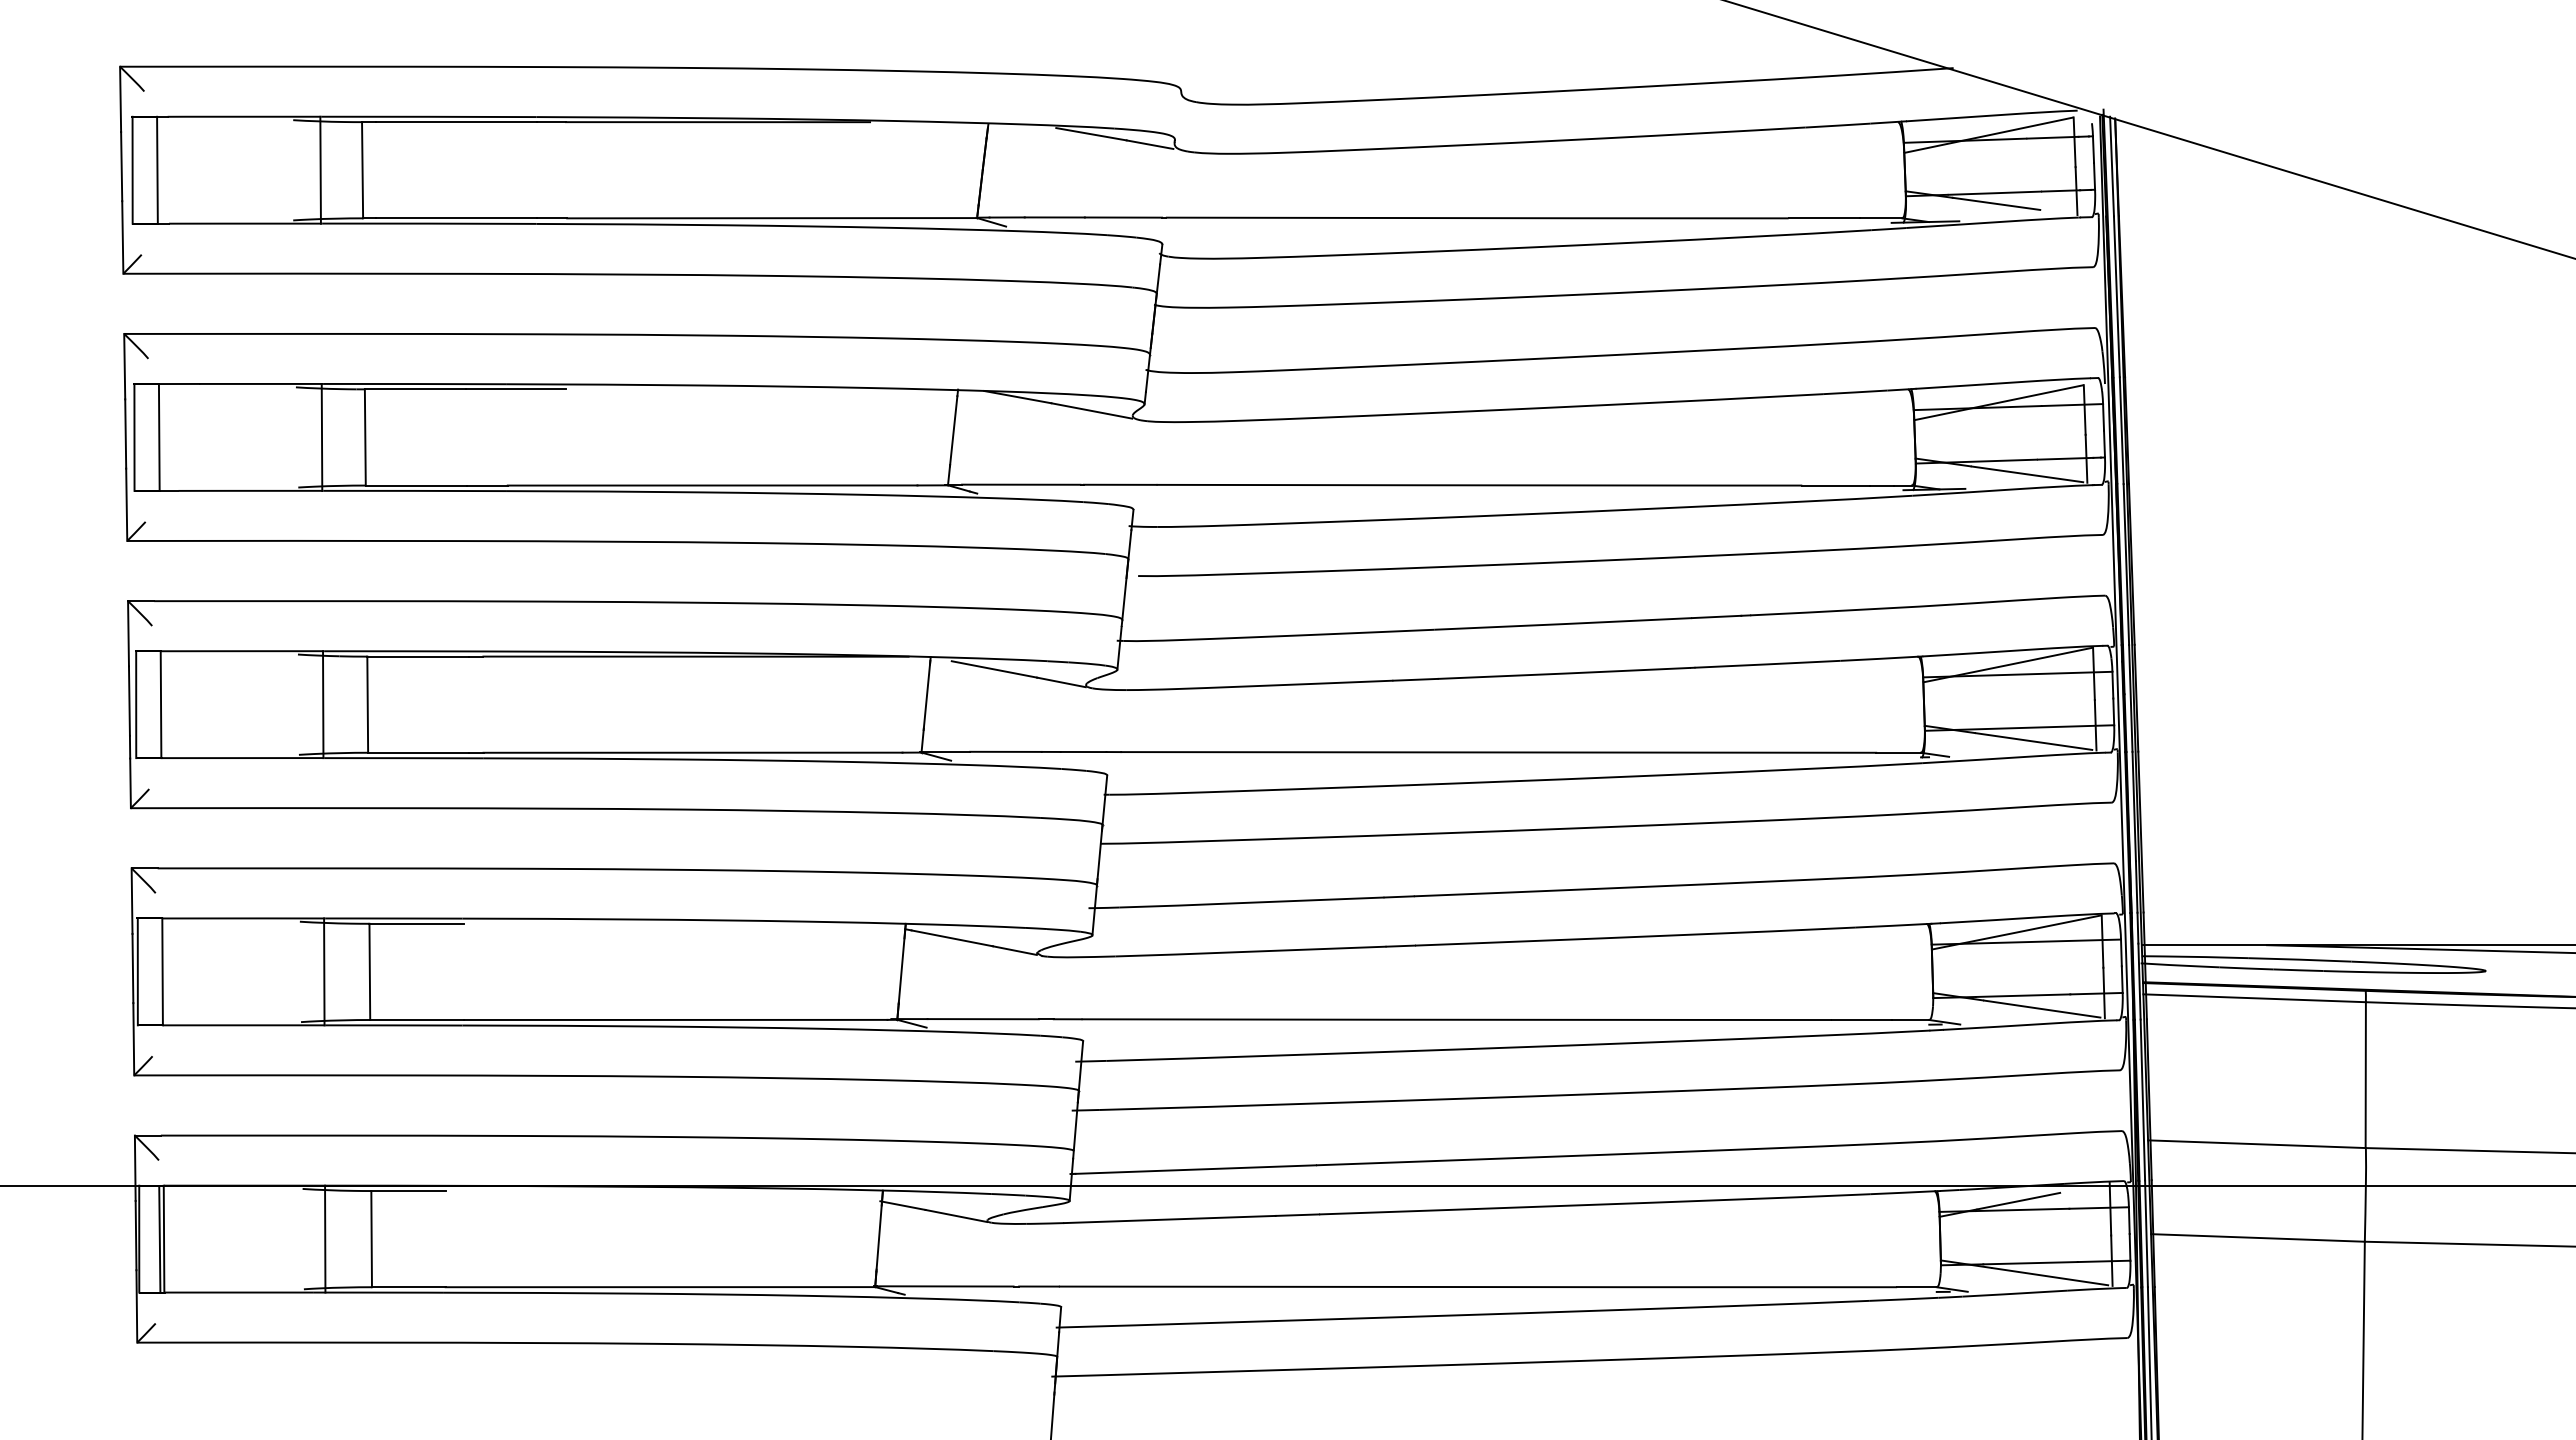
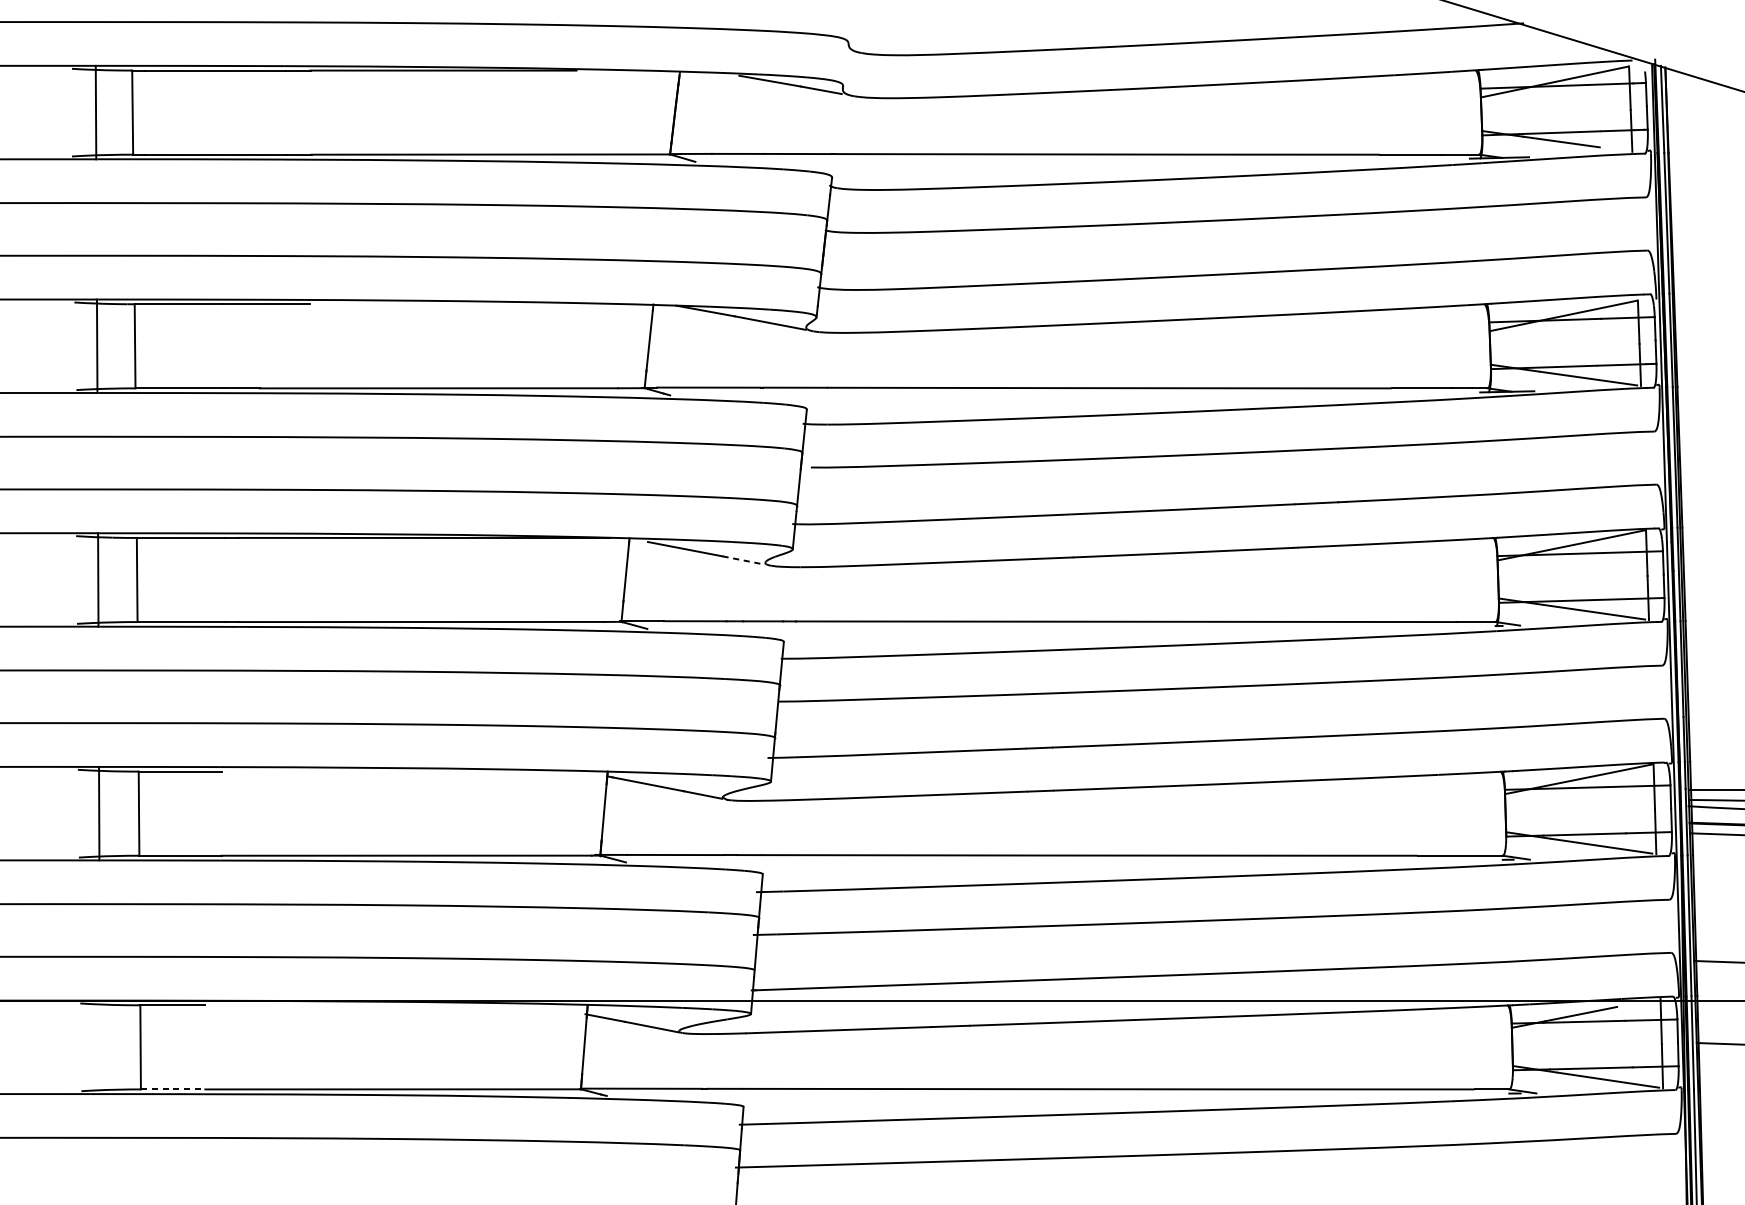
line: (1061, 682) -> (743, 560), solid -> dashed
line: (325, 1238) -> (100, 1046), removed
line: (408, 1287) -> (172, 1089), solid -> dashed

